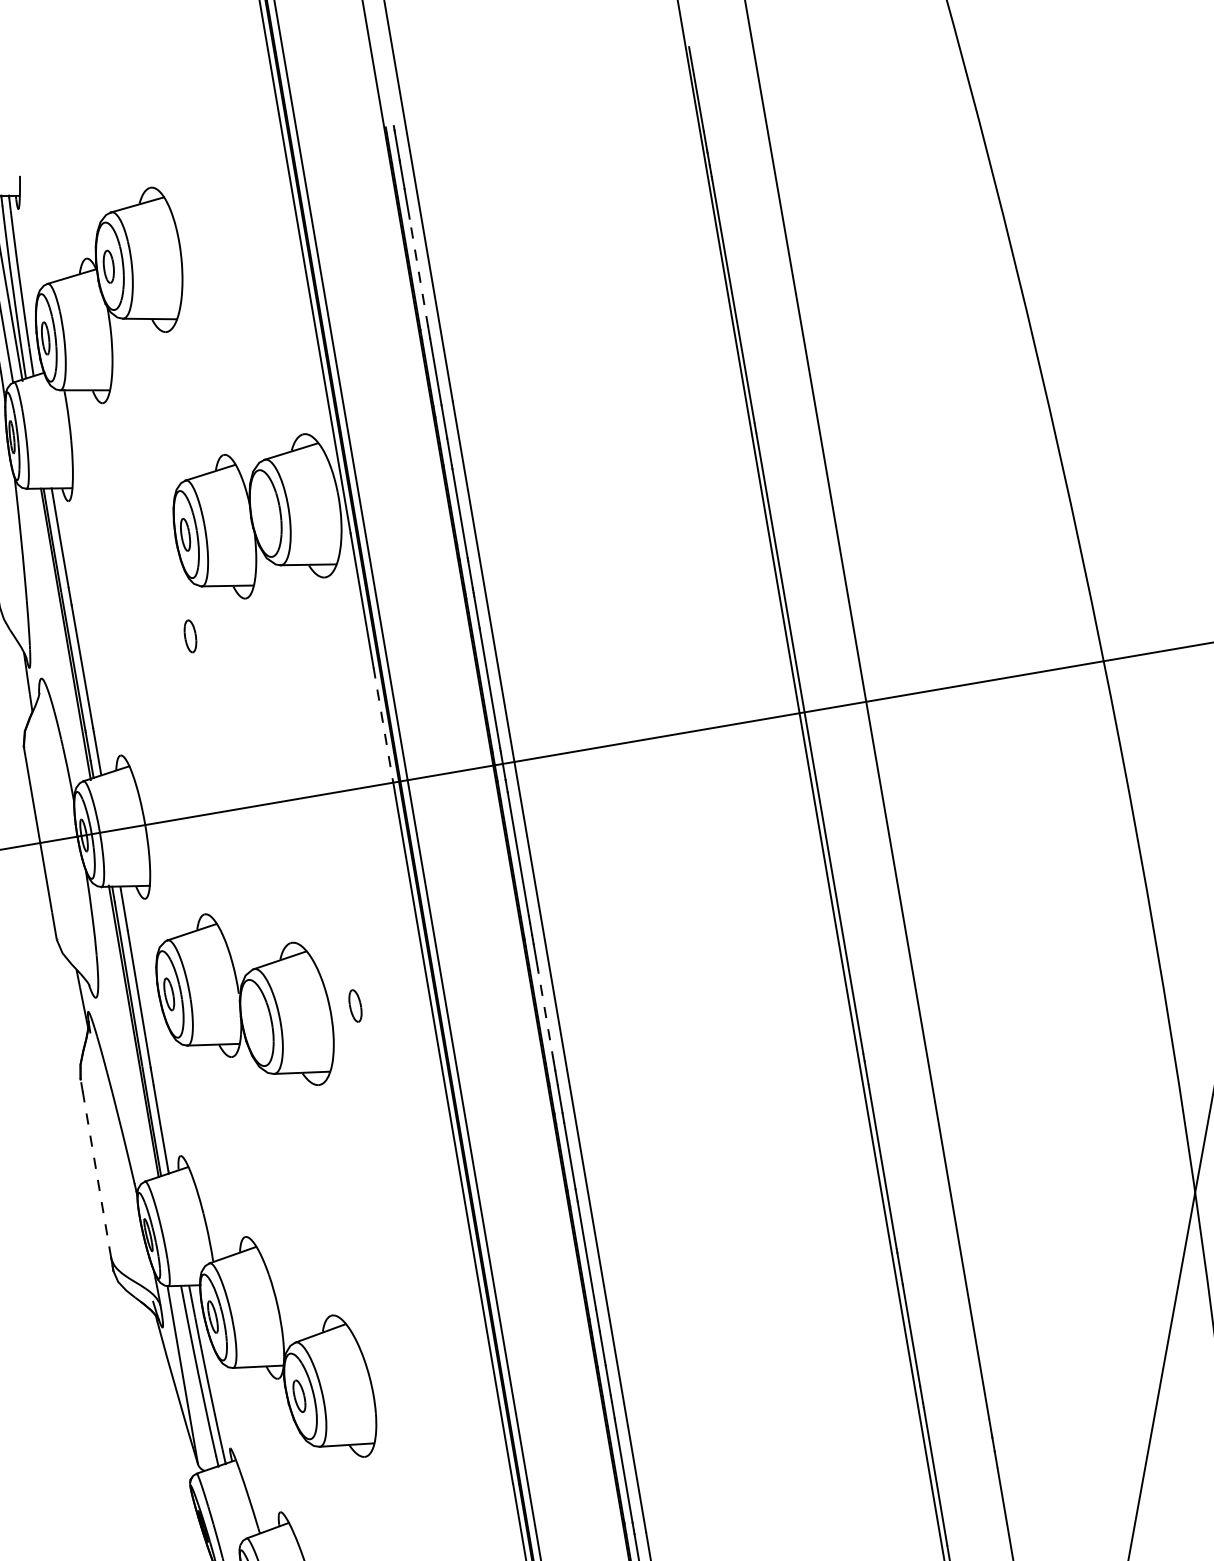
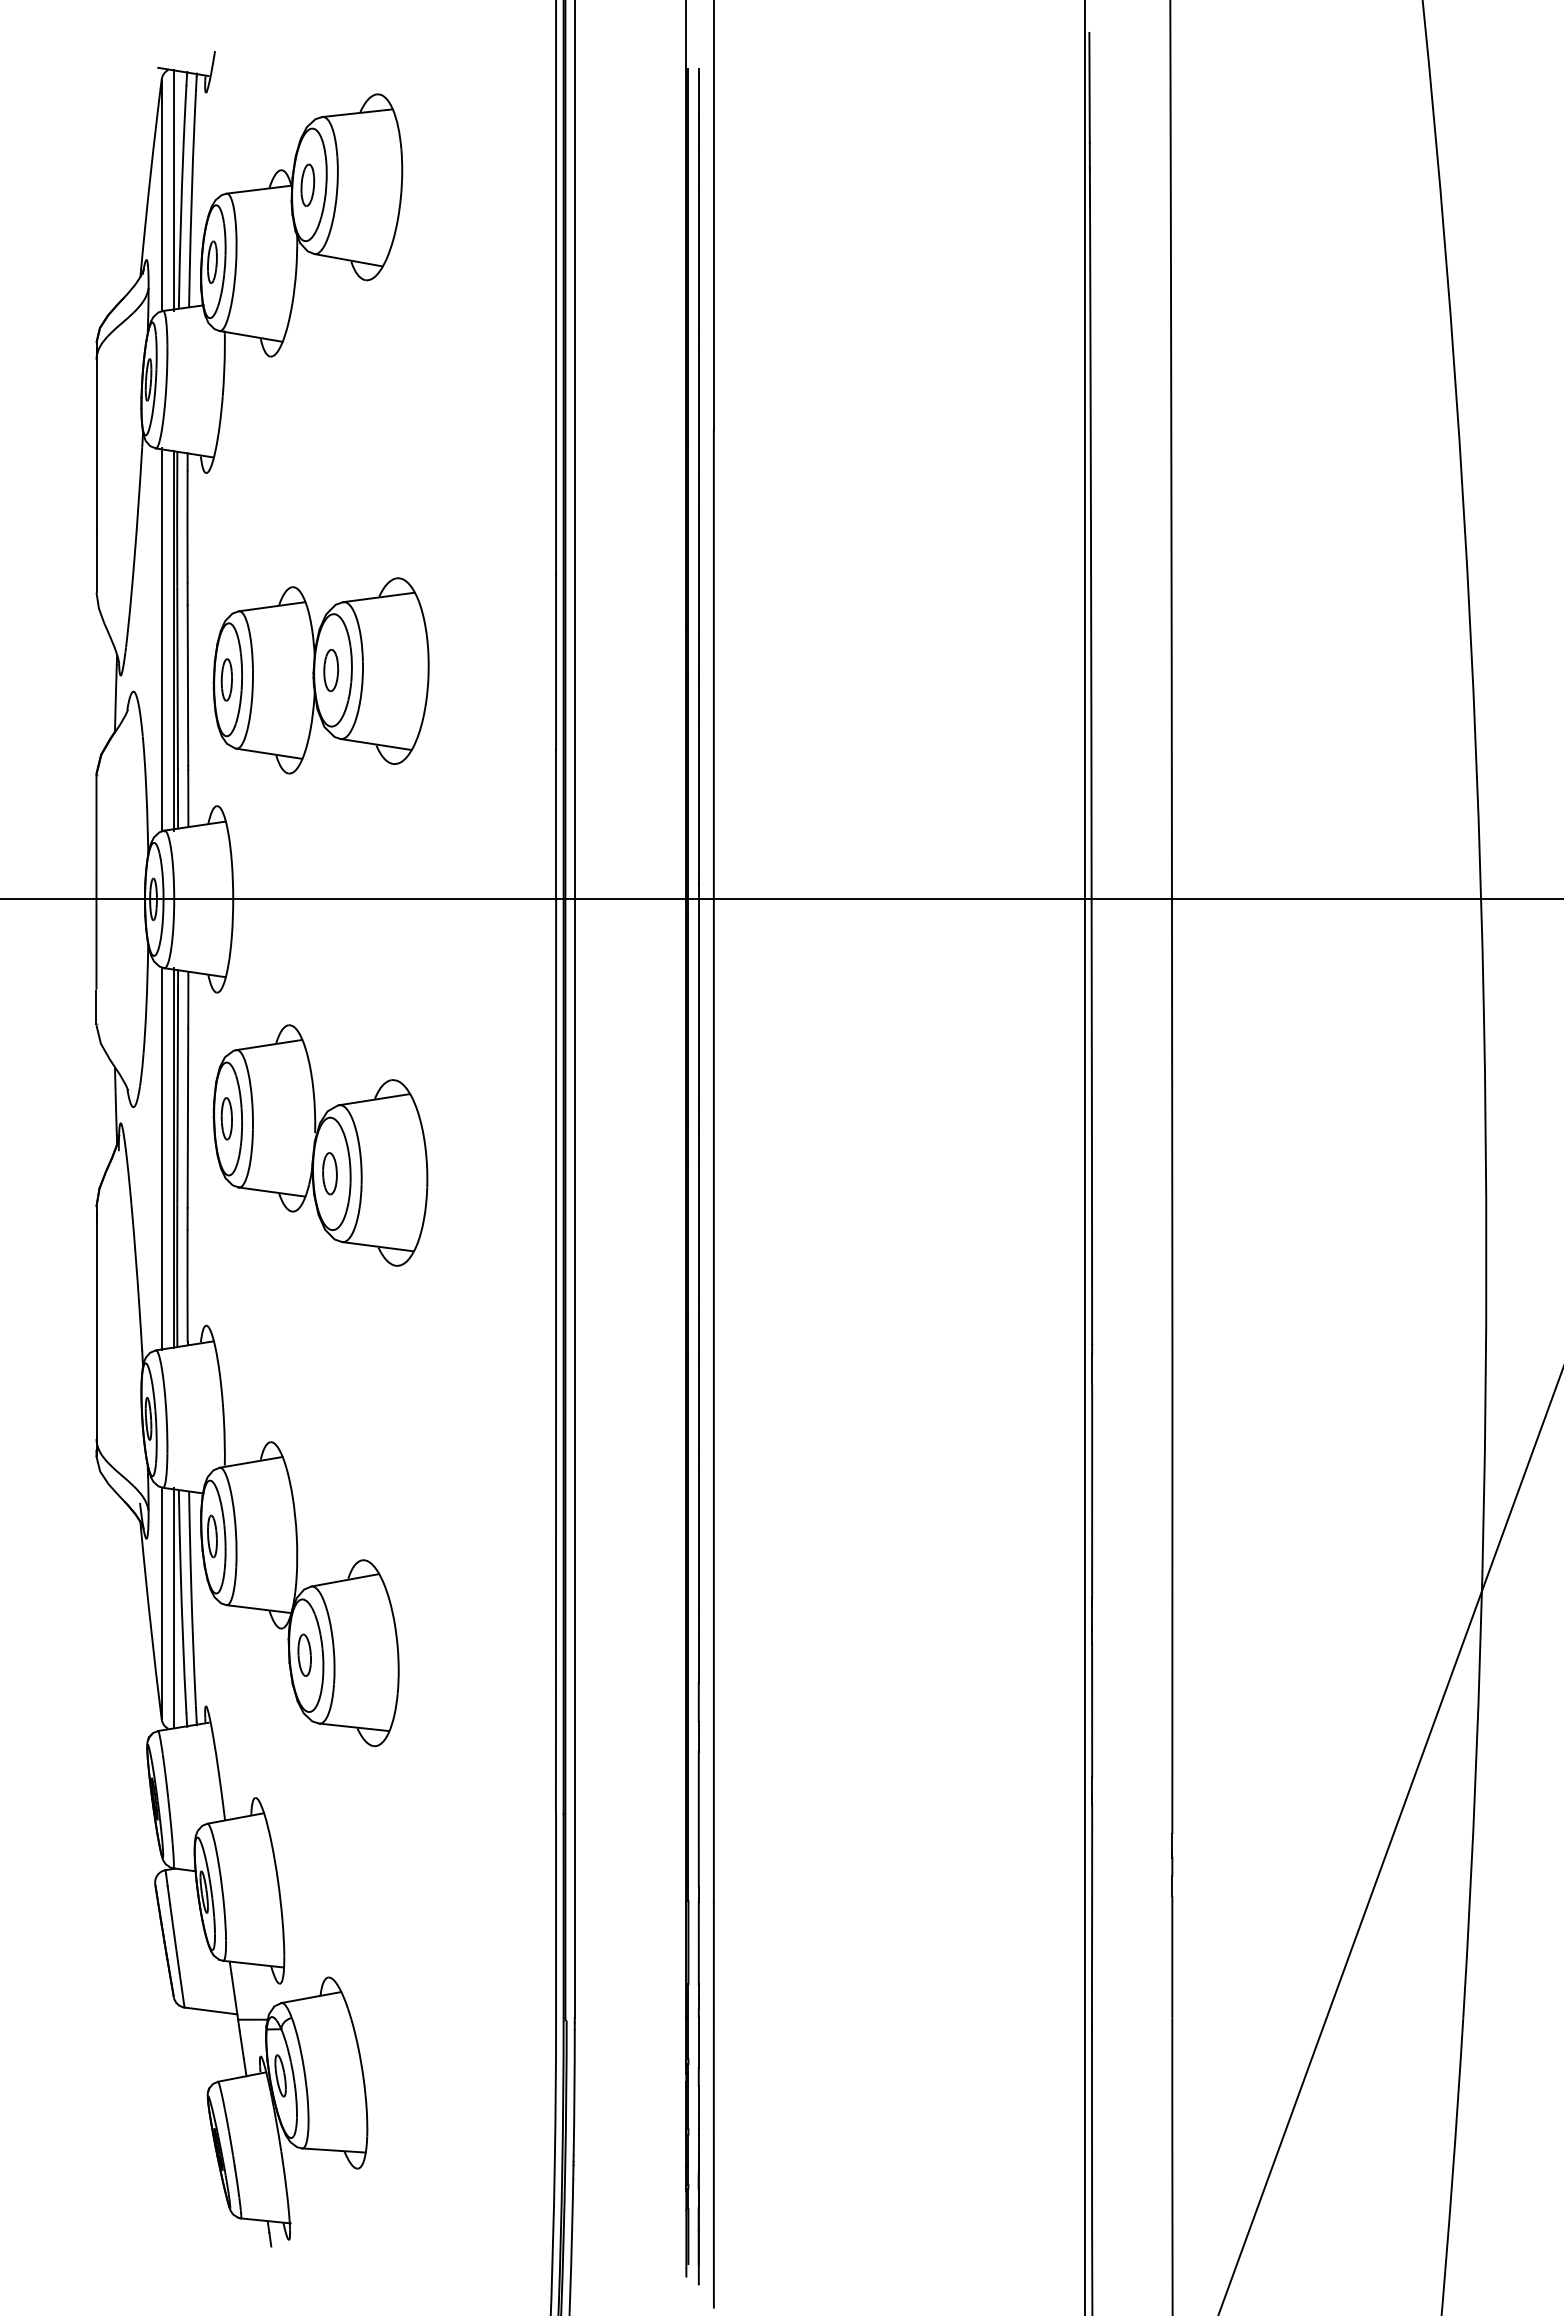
line: (418, 273) -> (698, 260), dashed -> solid
part: (256, 519) -> (320, 675), moved
line: (56, 634) -> (161, 639), added
line: (383, 725) -> (556, 824), dashed -> solid
part: (355, 1005) -> (329, 1173), moved
line: (545, 1015) -> (698, 1227), dashed -> solid
line: (124, 1034) -> (161, 1159), added
line: (95, 1167) -> (96, 1322), dashed -> solid
line: (193, 1376) -> (174, 1607), added

